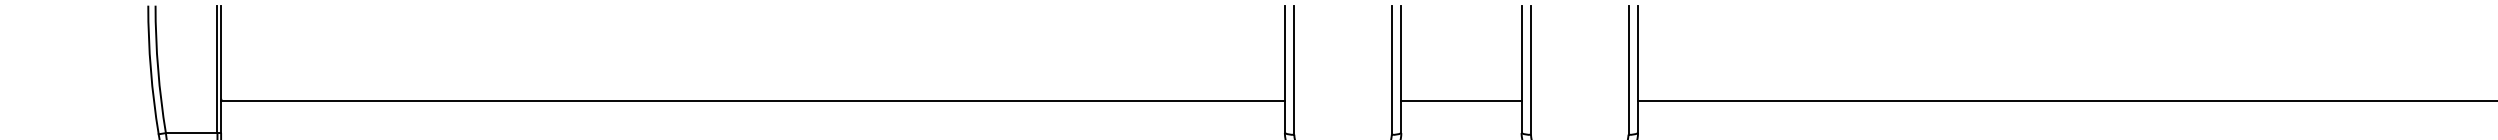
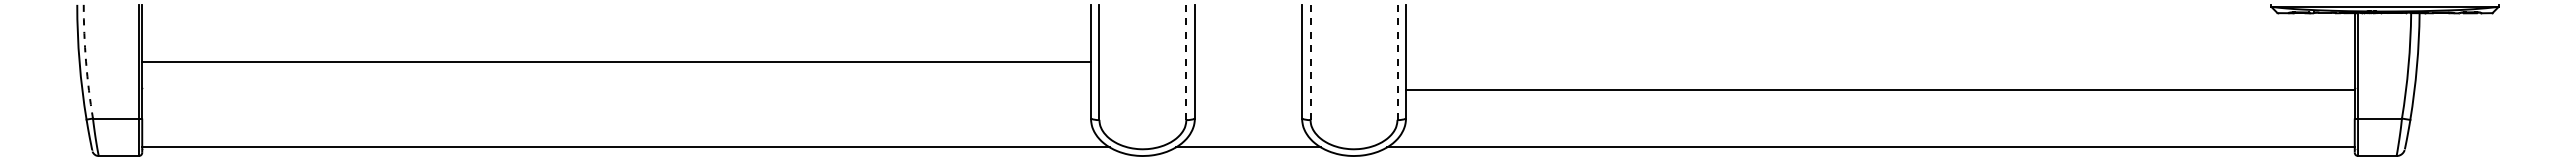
arc: (158, 69) -> (86, 61), solid -> dashed
line: (1391, 70) -> (1186, 62), solid -> dashed
line: (1530, 70) -> (1310, 62), solid -> dashed
line: (1628, 70) -> (1397, 62), solid -> dashed
line: (752, 100) -> (616, 61), moved
line: (1461, 100) -> (1248, 89), removed

